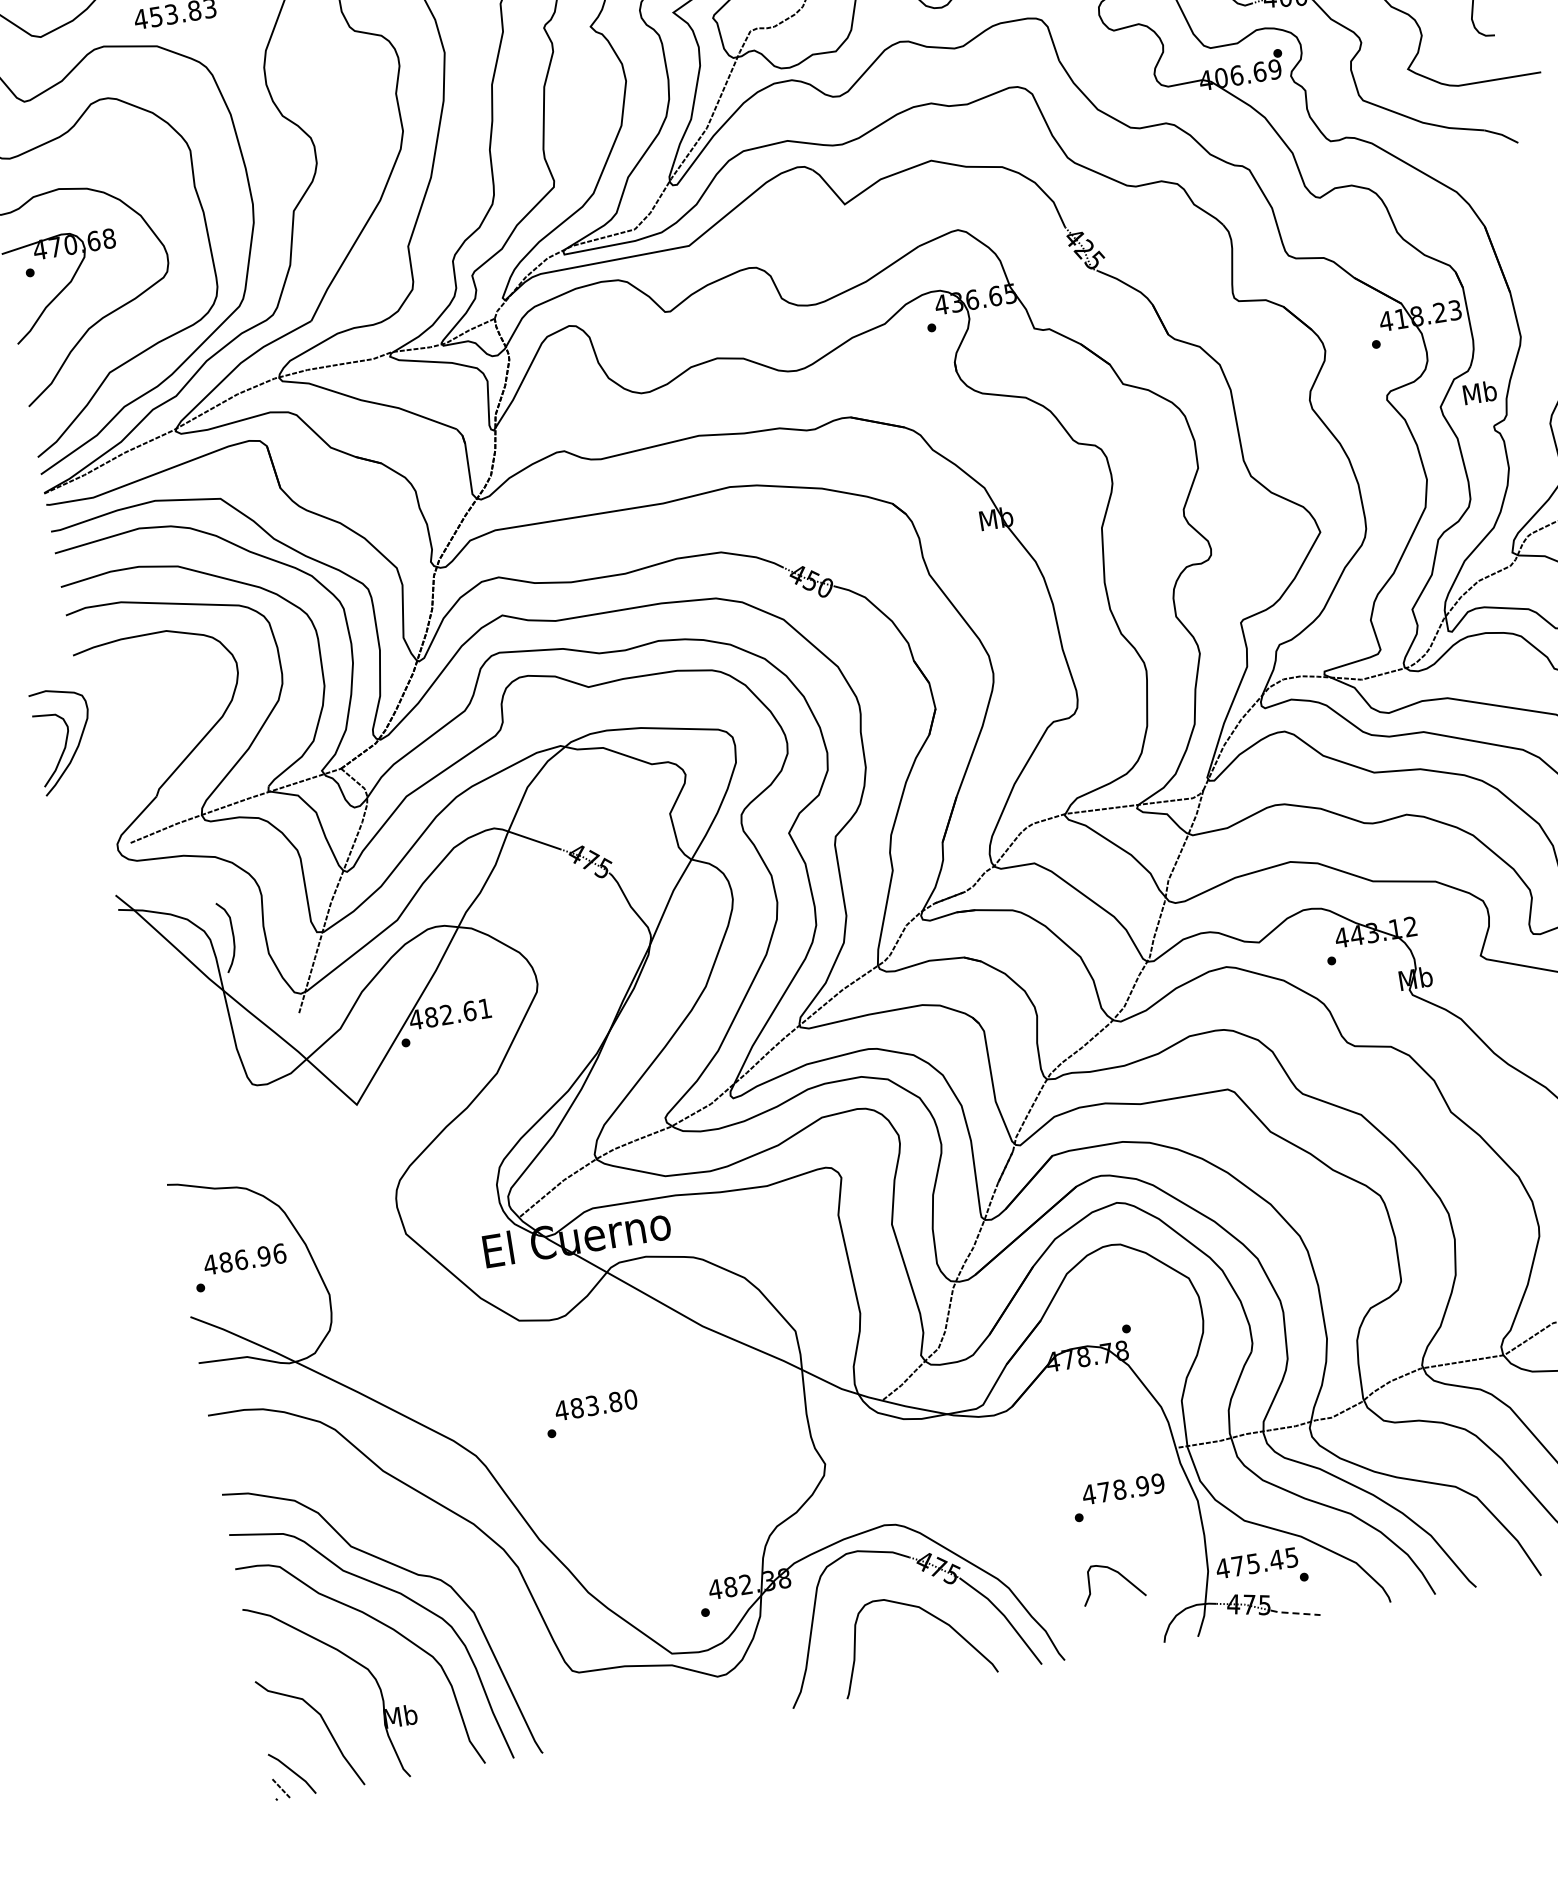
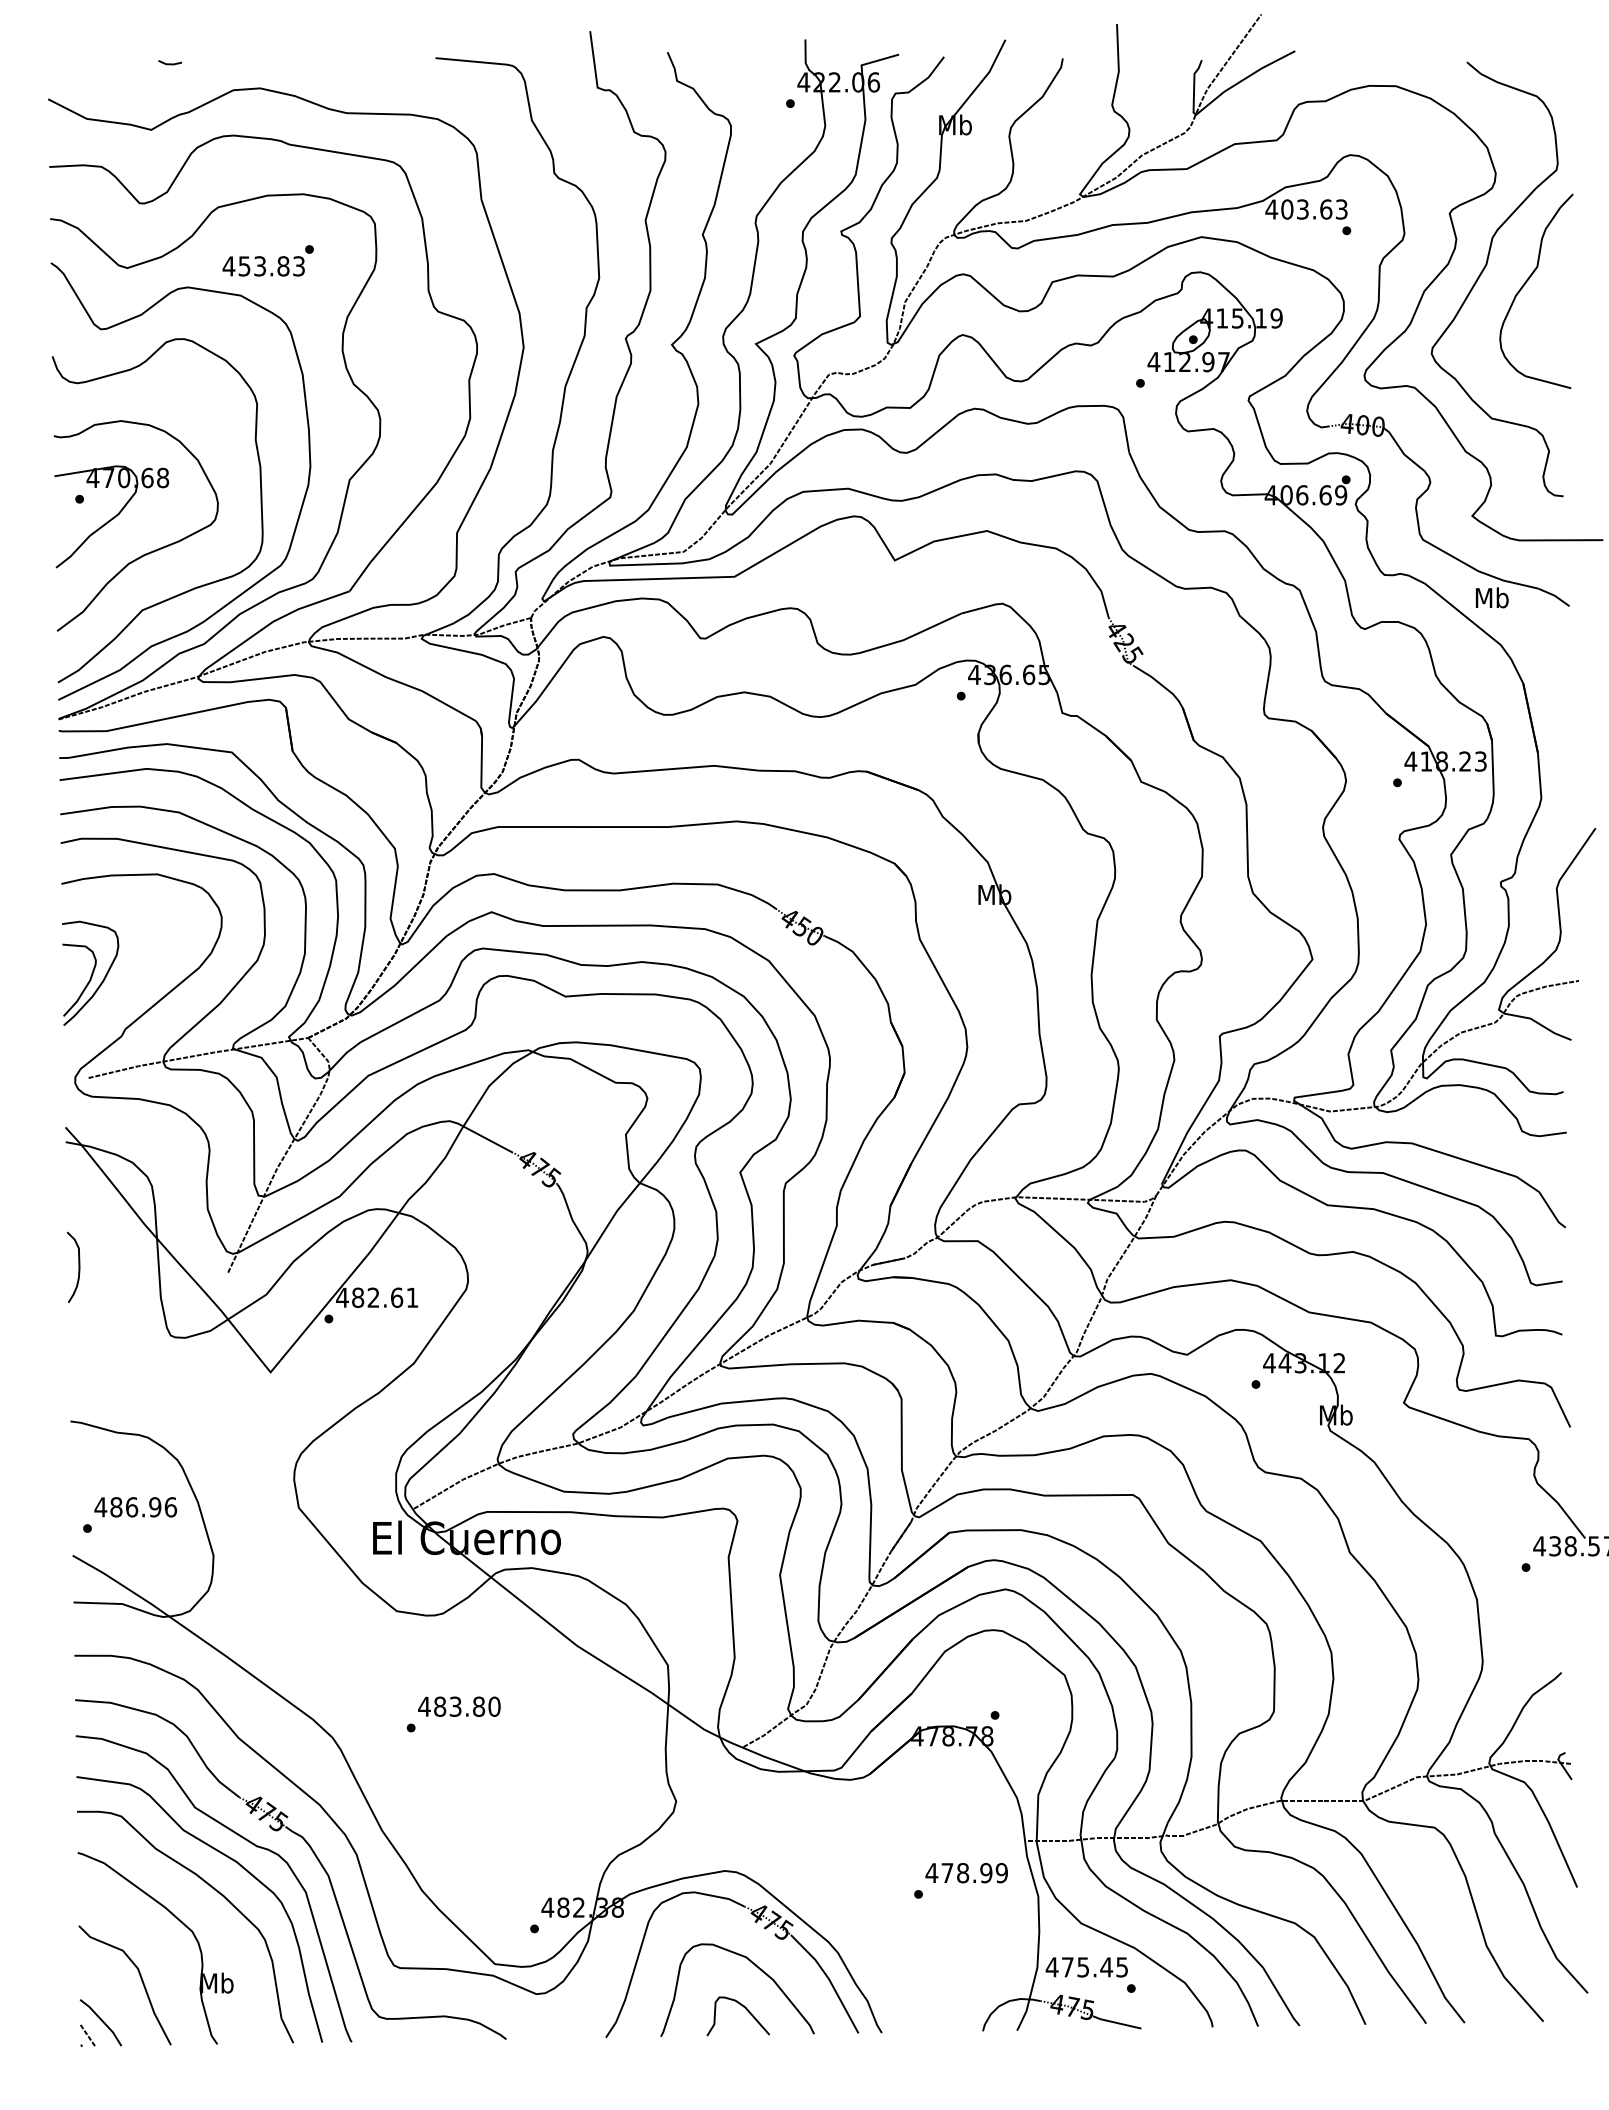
text: (1479, 392) -> (1491, 597), moved
part: (64, 739) -> (90, 972), moved
curve: (232, 935) -> (78, 1266), moved
curve: (1117, 1573) -> (744, 2008), moved
part: (477, 1576) -> (315, 1857), added
line: (1294, 1612) -> (1116, 2022), dashed -> solid

